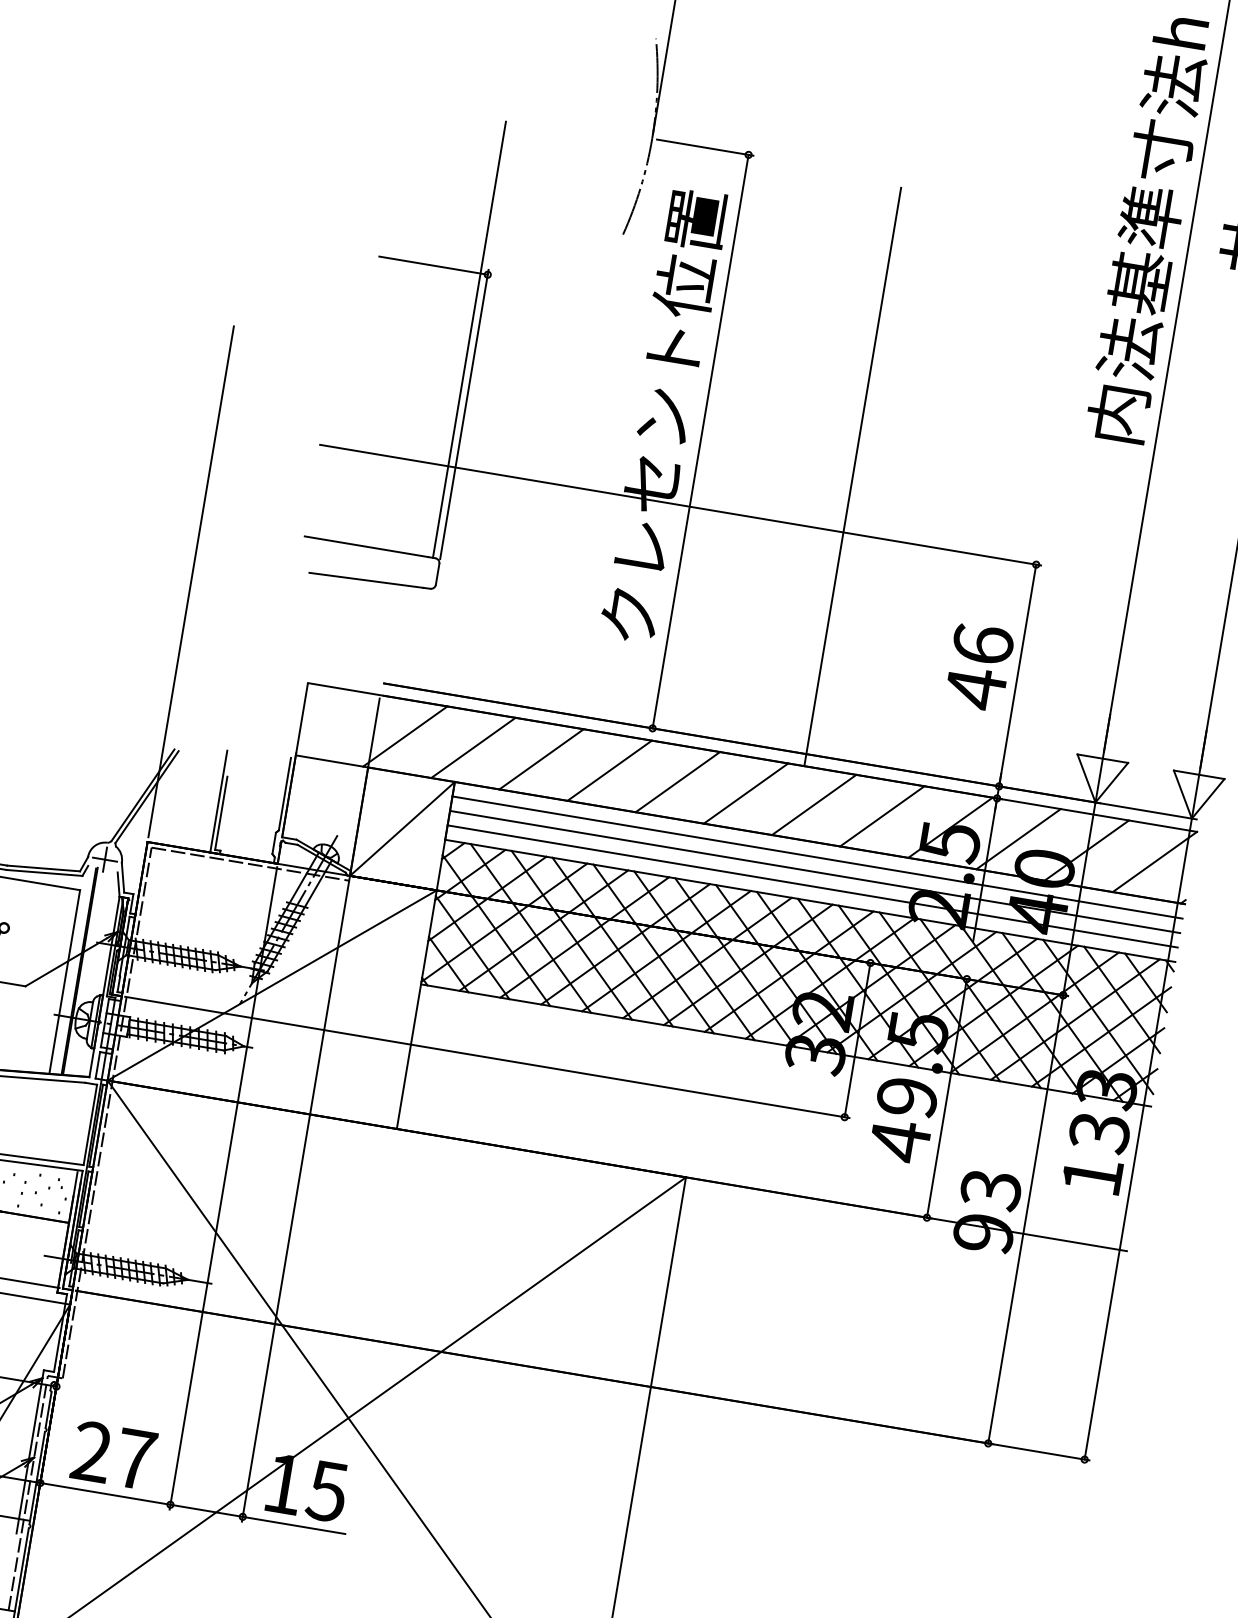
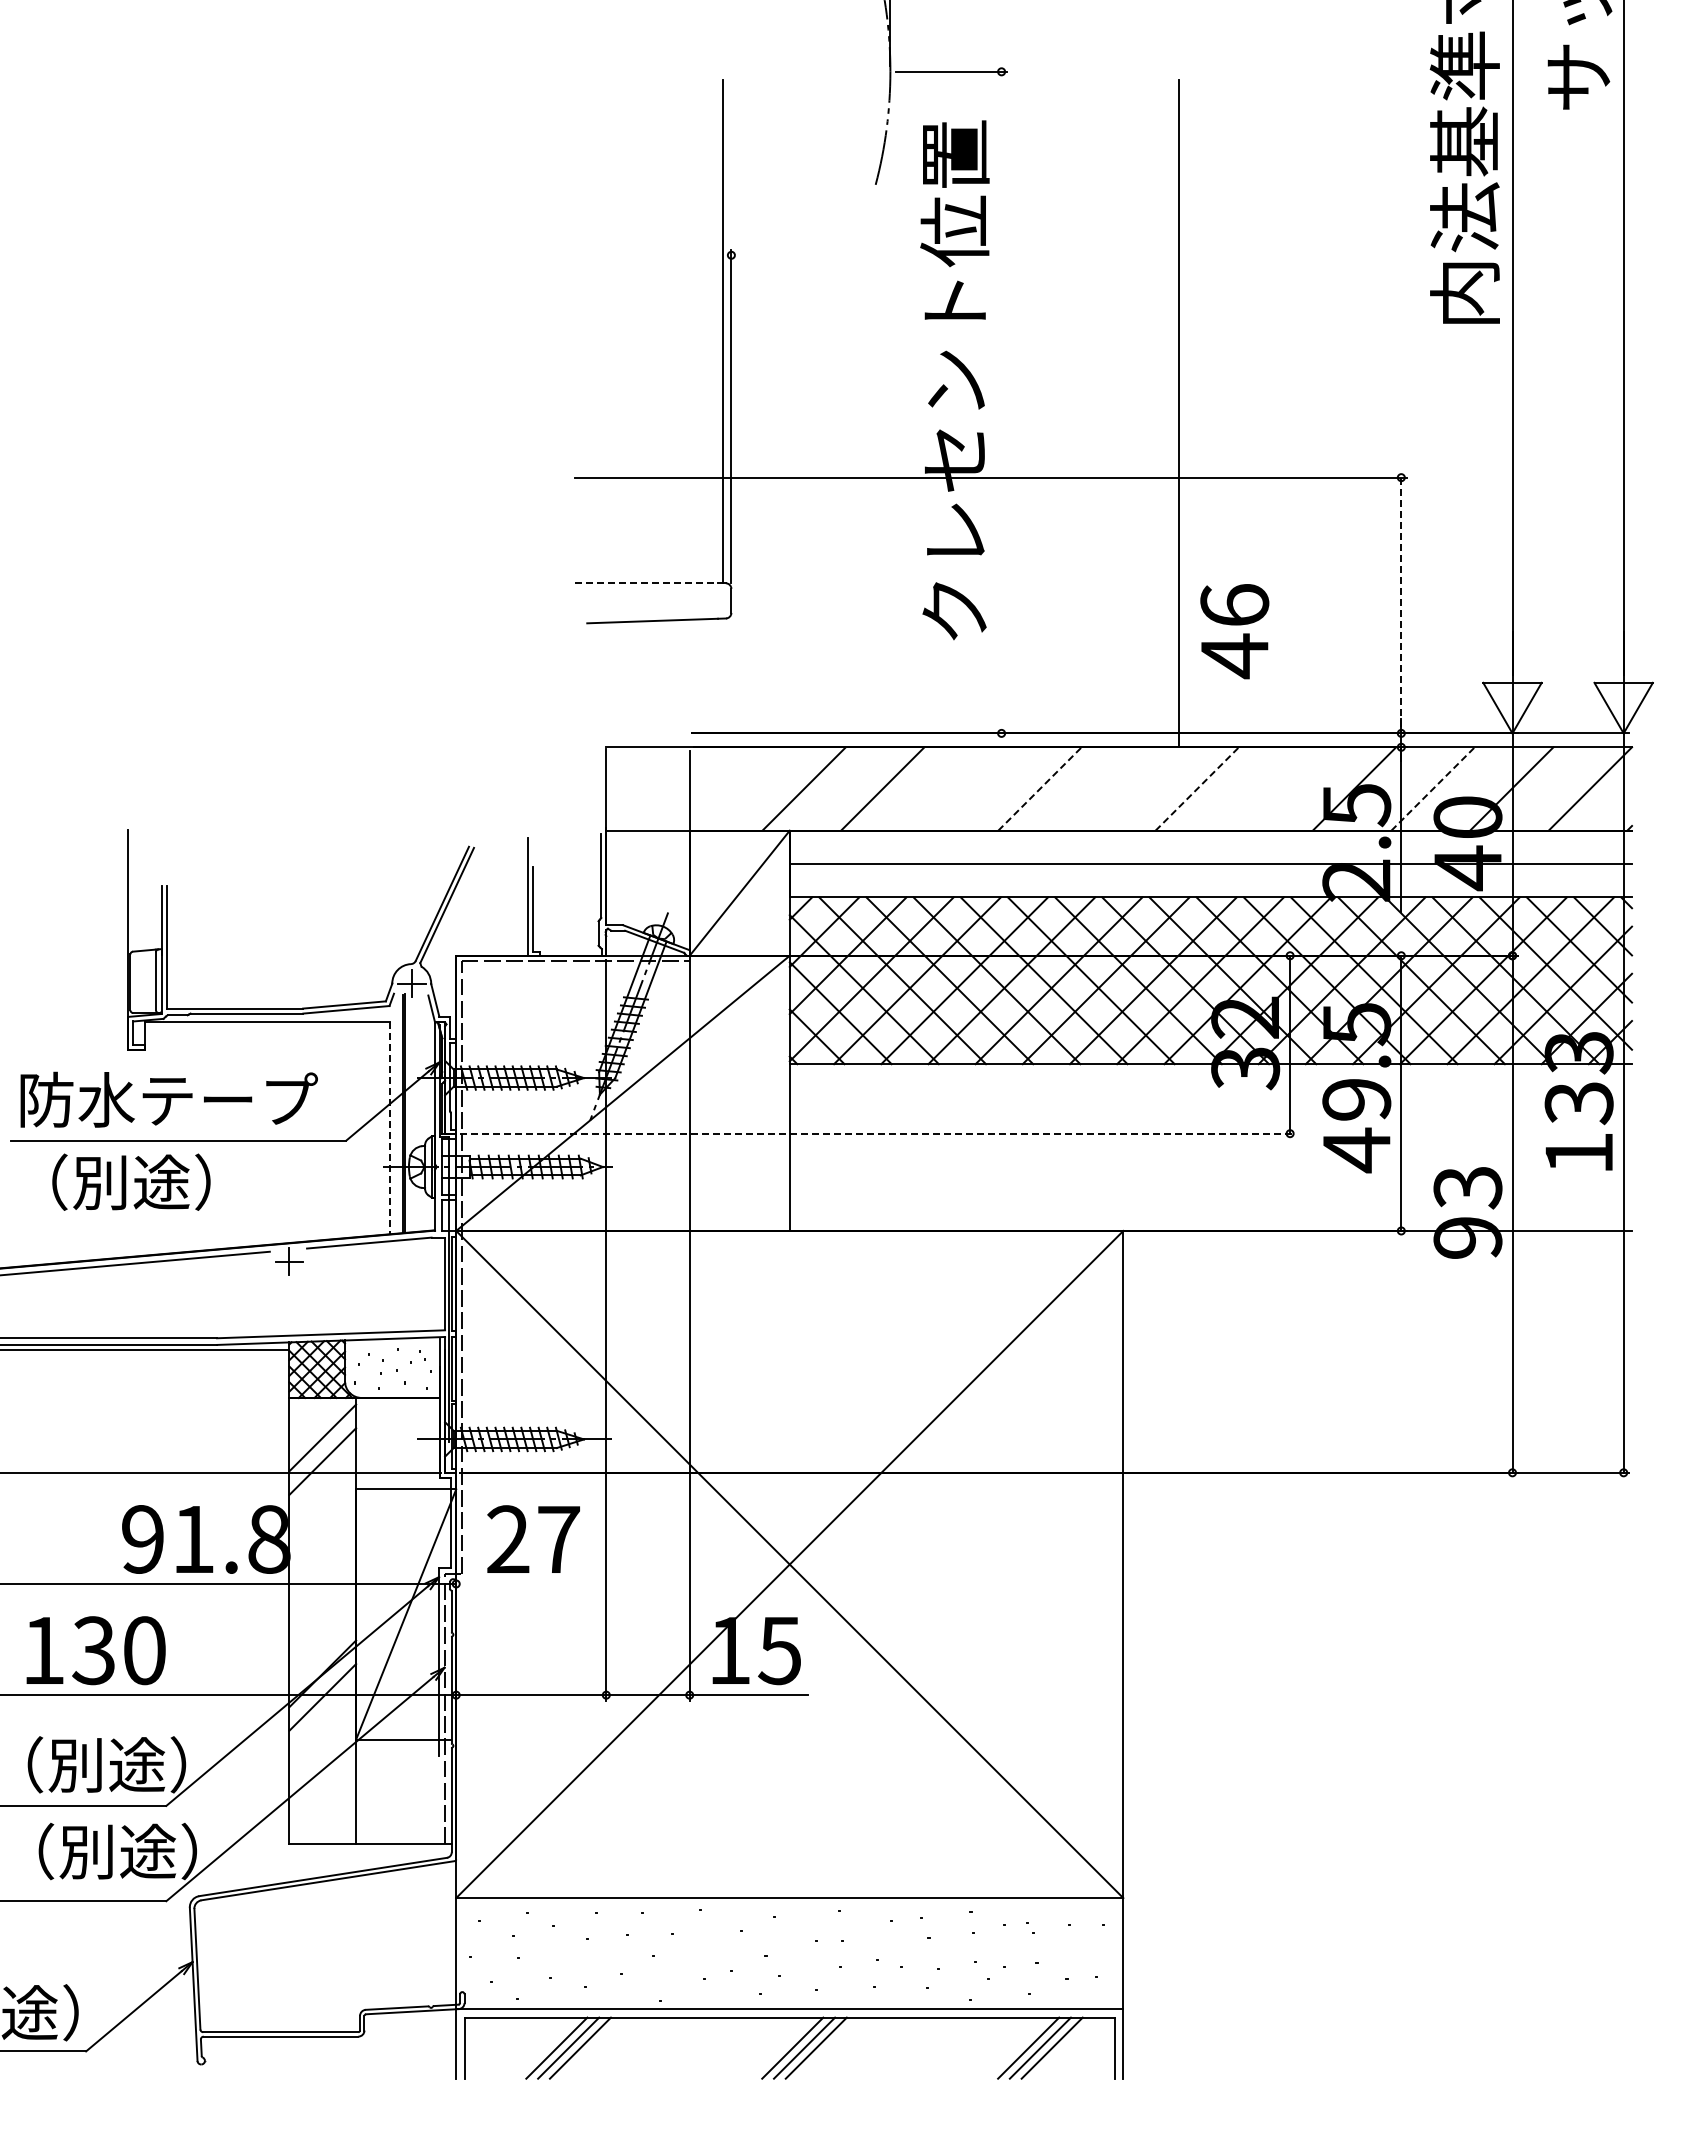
line: (433, 265) -> (668, 255), removed
line: (700, 441) -> (1001, 402), removed
line: (366, 546) -> (646, 583), solid -> dashed
line: (191, 581) -> (456, 655), removed
text: (979, 667) -> (1234, 631), moved
line: (1017, 675) -> (1401, 605), solid -> dashed
line: (405, 736) -> (725, 788), removed
line: (609, 770) -> (961, 788), removed
line: (678, 782) -> (1040, 789), solid -> dashed
line: (745, 793) -> (1118, 788), removed
line: (814, 805) -> (1197, 789), solid -> dashed
line: (882, 815) -> (1275, 788), removed
line: (1018, 839) -> (1433, 789), solid -> dashed
line: (817, 857) -> (1210, 847), removed
line: (812, 886) -> (1210, 880), removed
line: (64, 982) -> (389, 1128), solid -> dashed
line: (487, 1057) -> (877, 1133), solid -> dashed
text: (113, 1454) -> (533, 1538), moved

